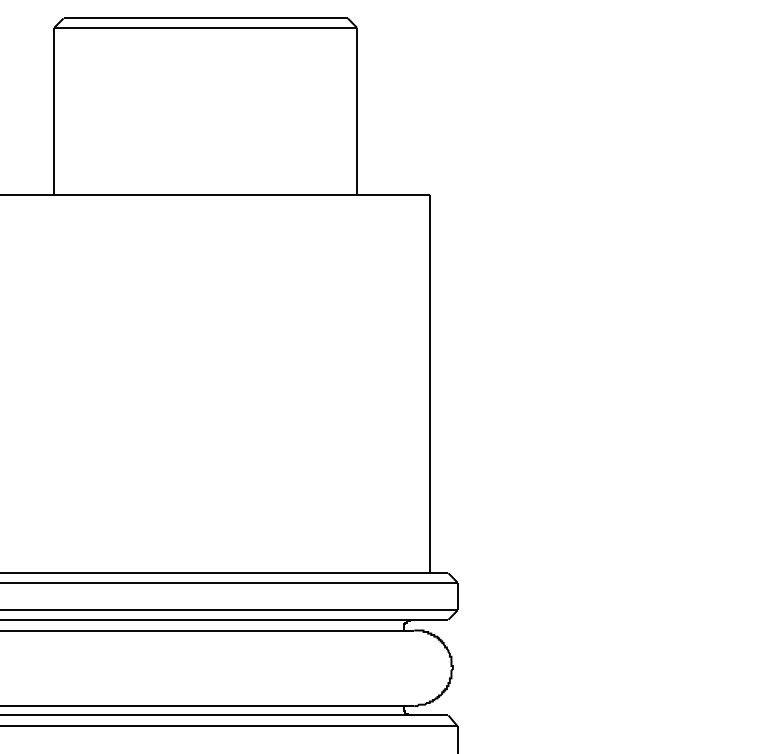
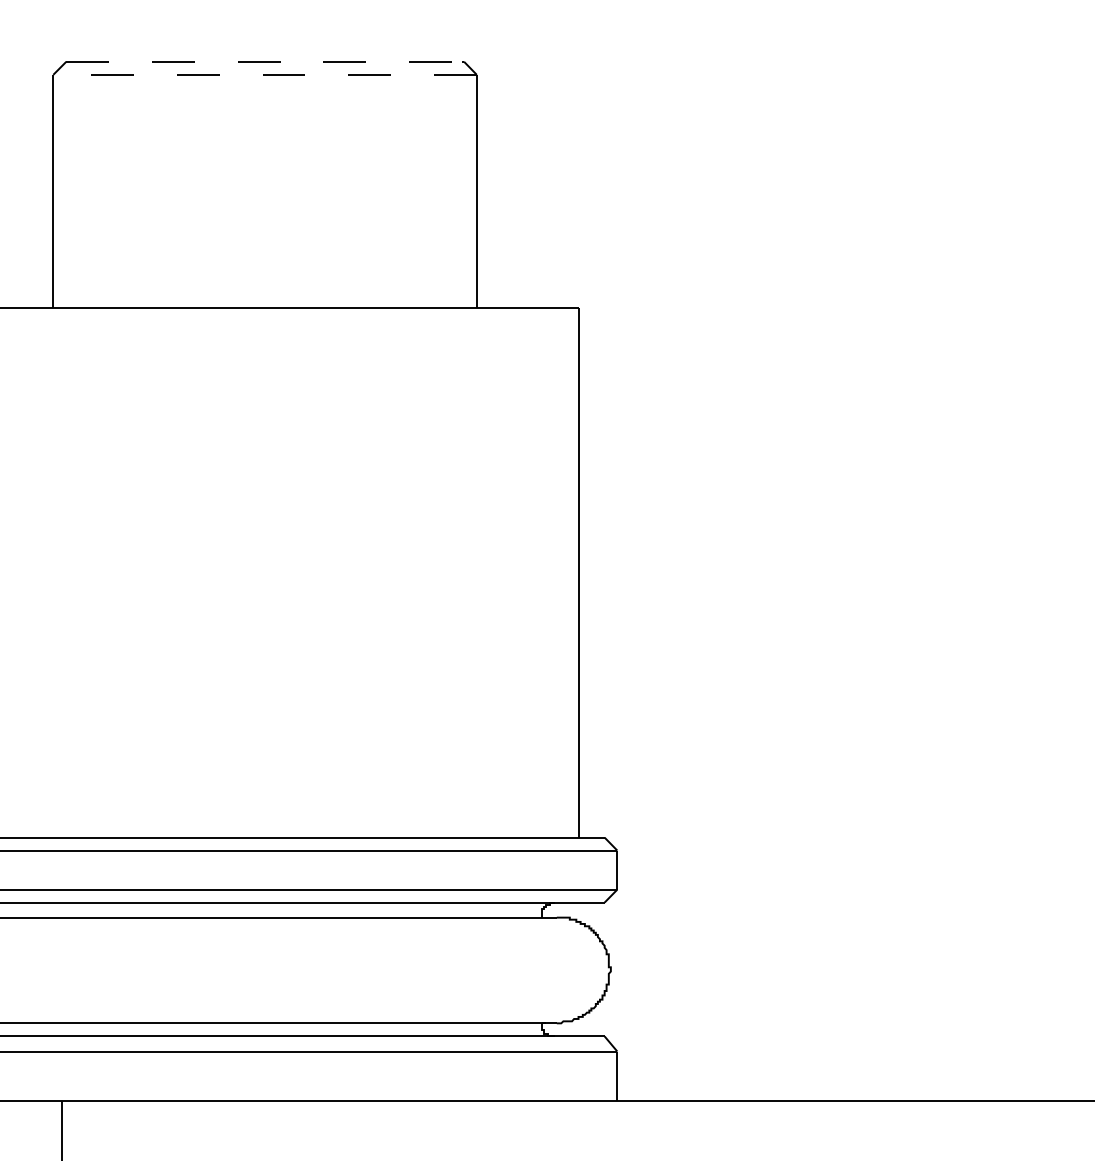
line: (205, 18) -> (264, 61), solid -> dashed
line: (205, 27) -> (265, 74), solid -> dashed

